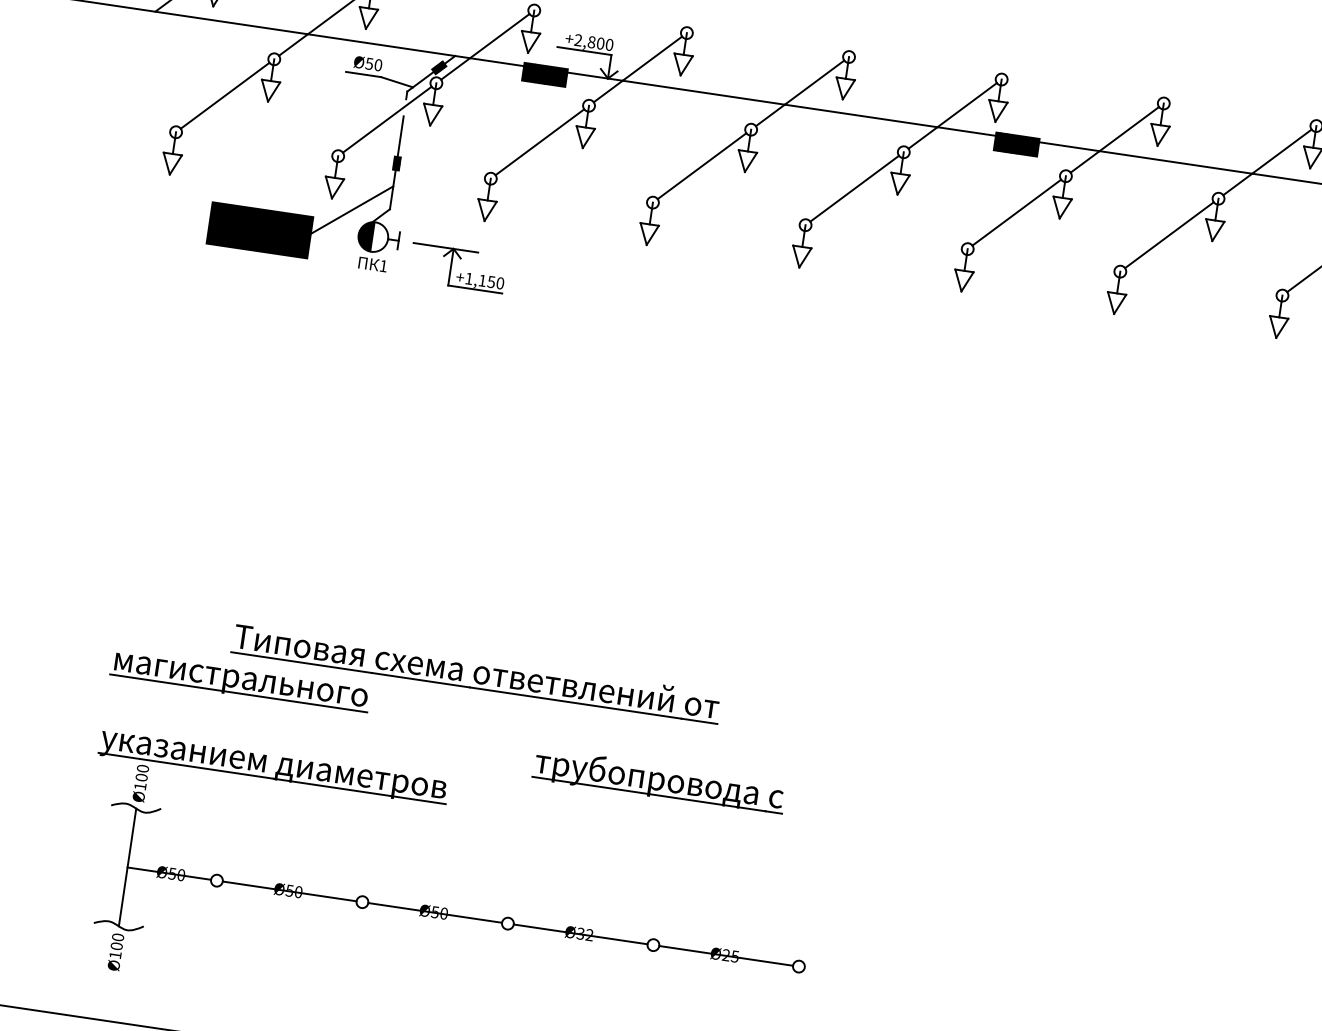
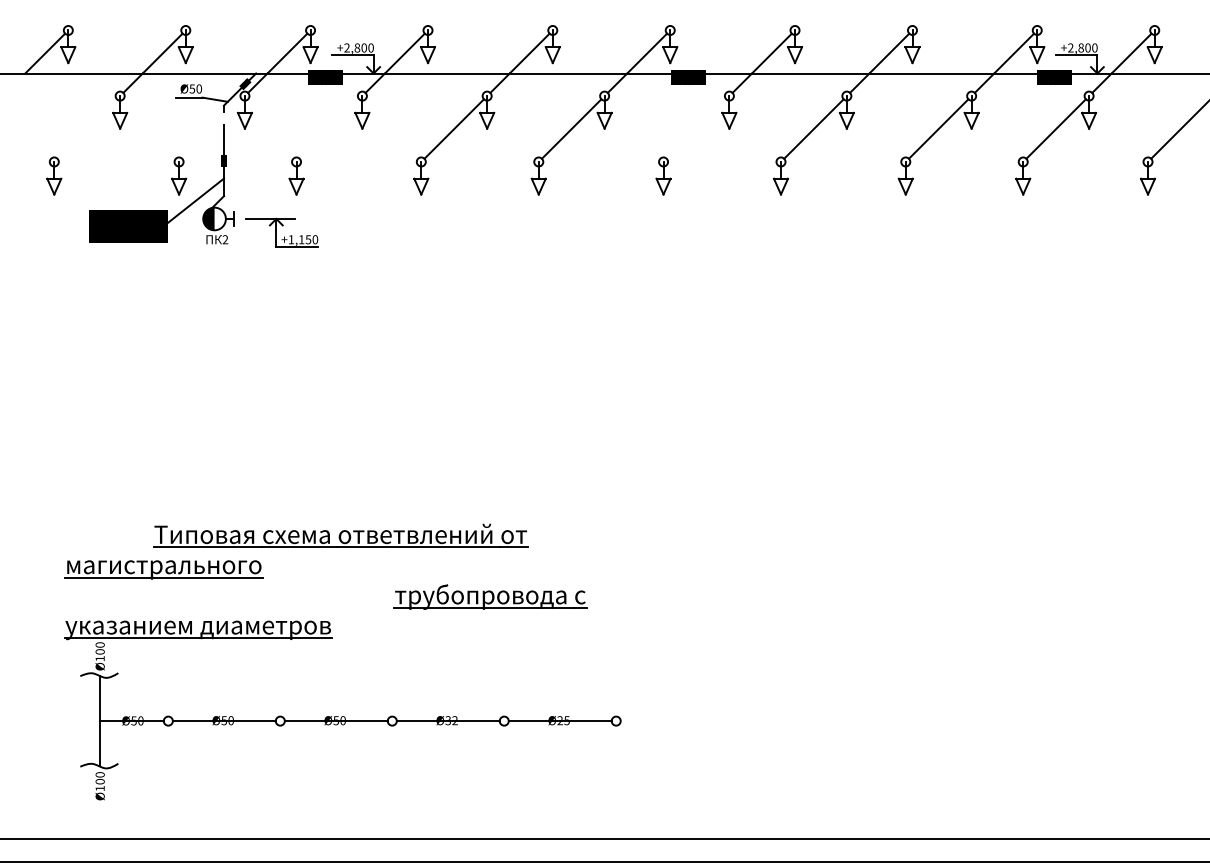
line: (224, 94) -> (86, 128), removed
line: (386, 118) -> (211, 128), removed
line: (540, 141) -> (329, 128), removed
line: (1016, 211) -> (696, 128), removed
text: (383, 265) -> (225, 239), 1 -> 2

